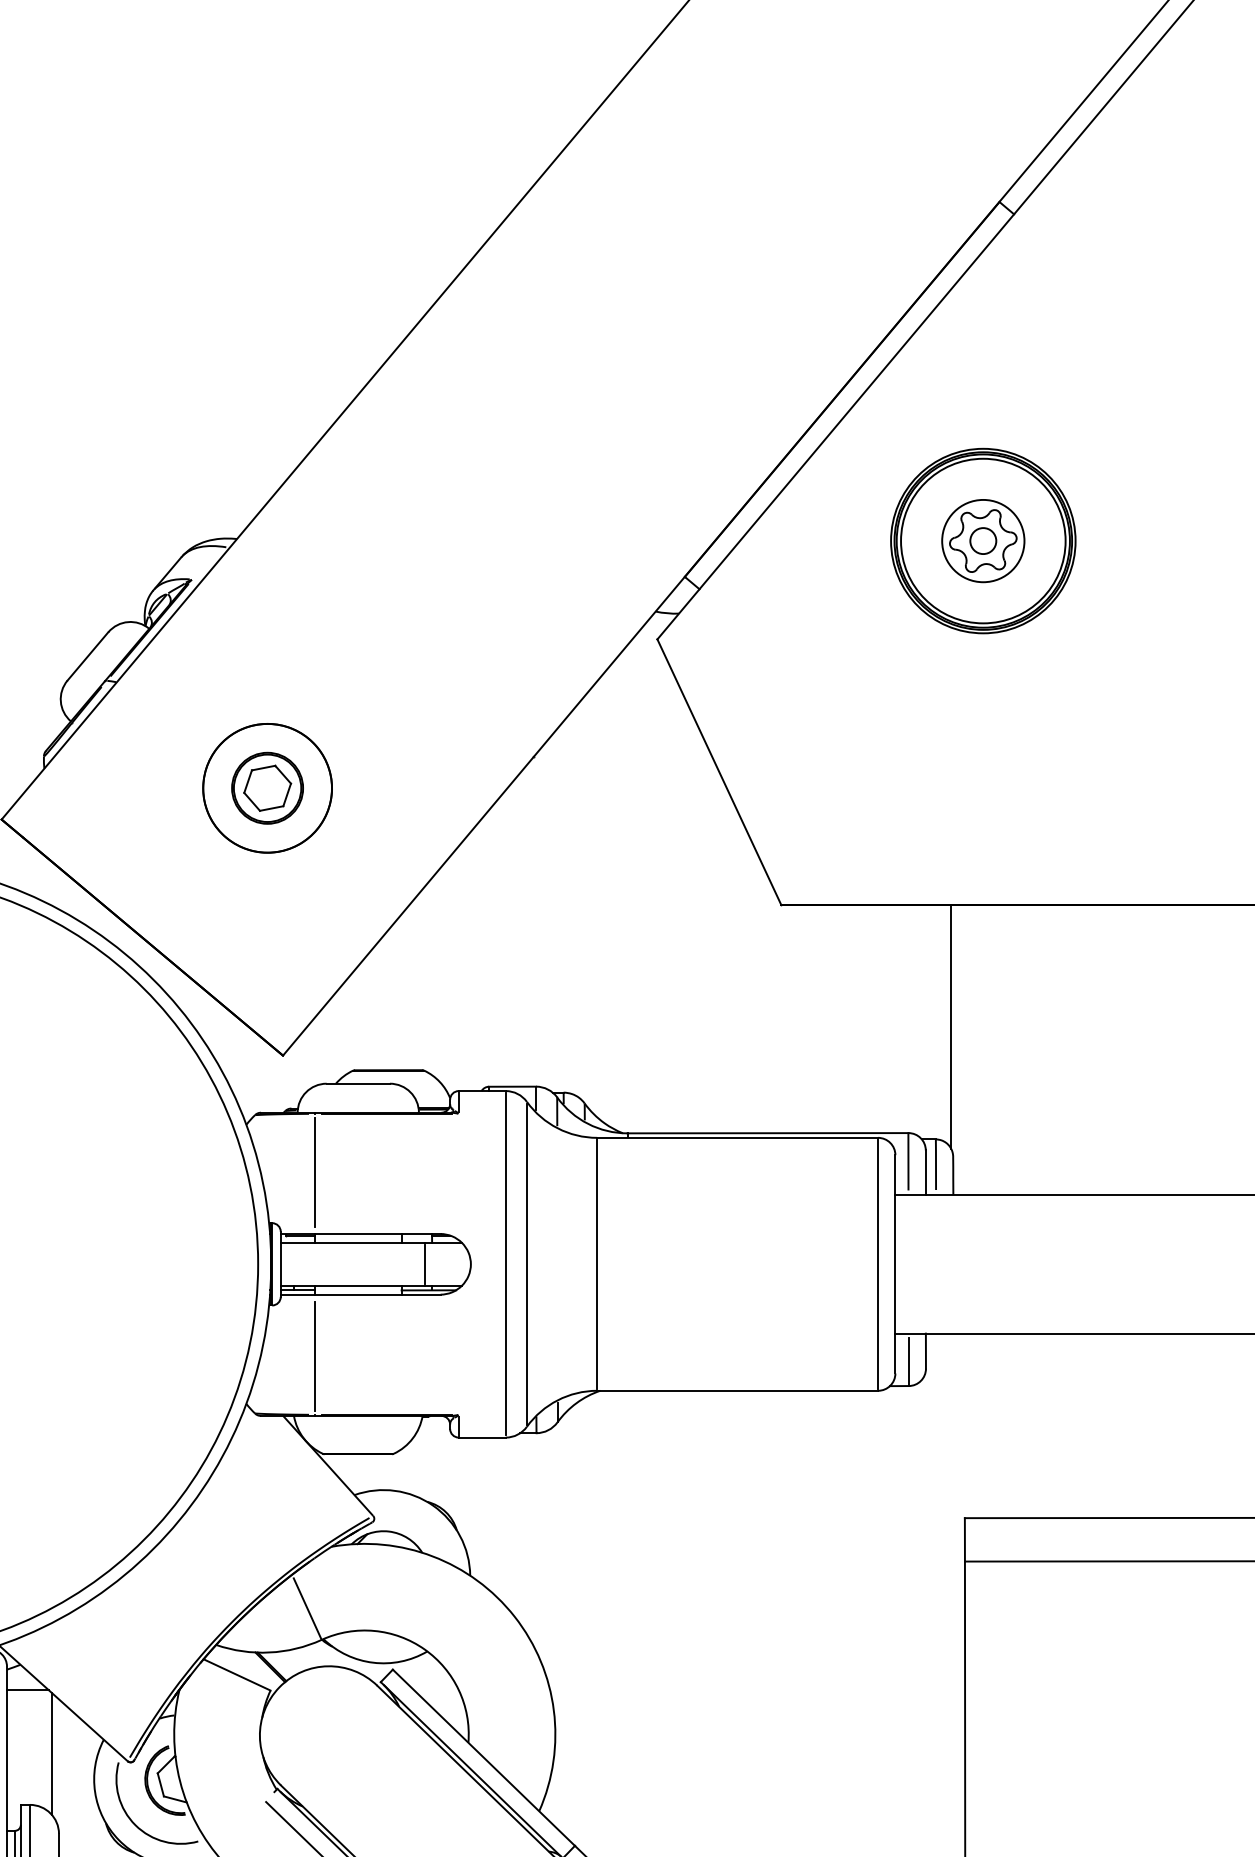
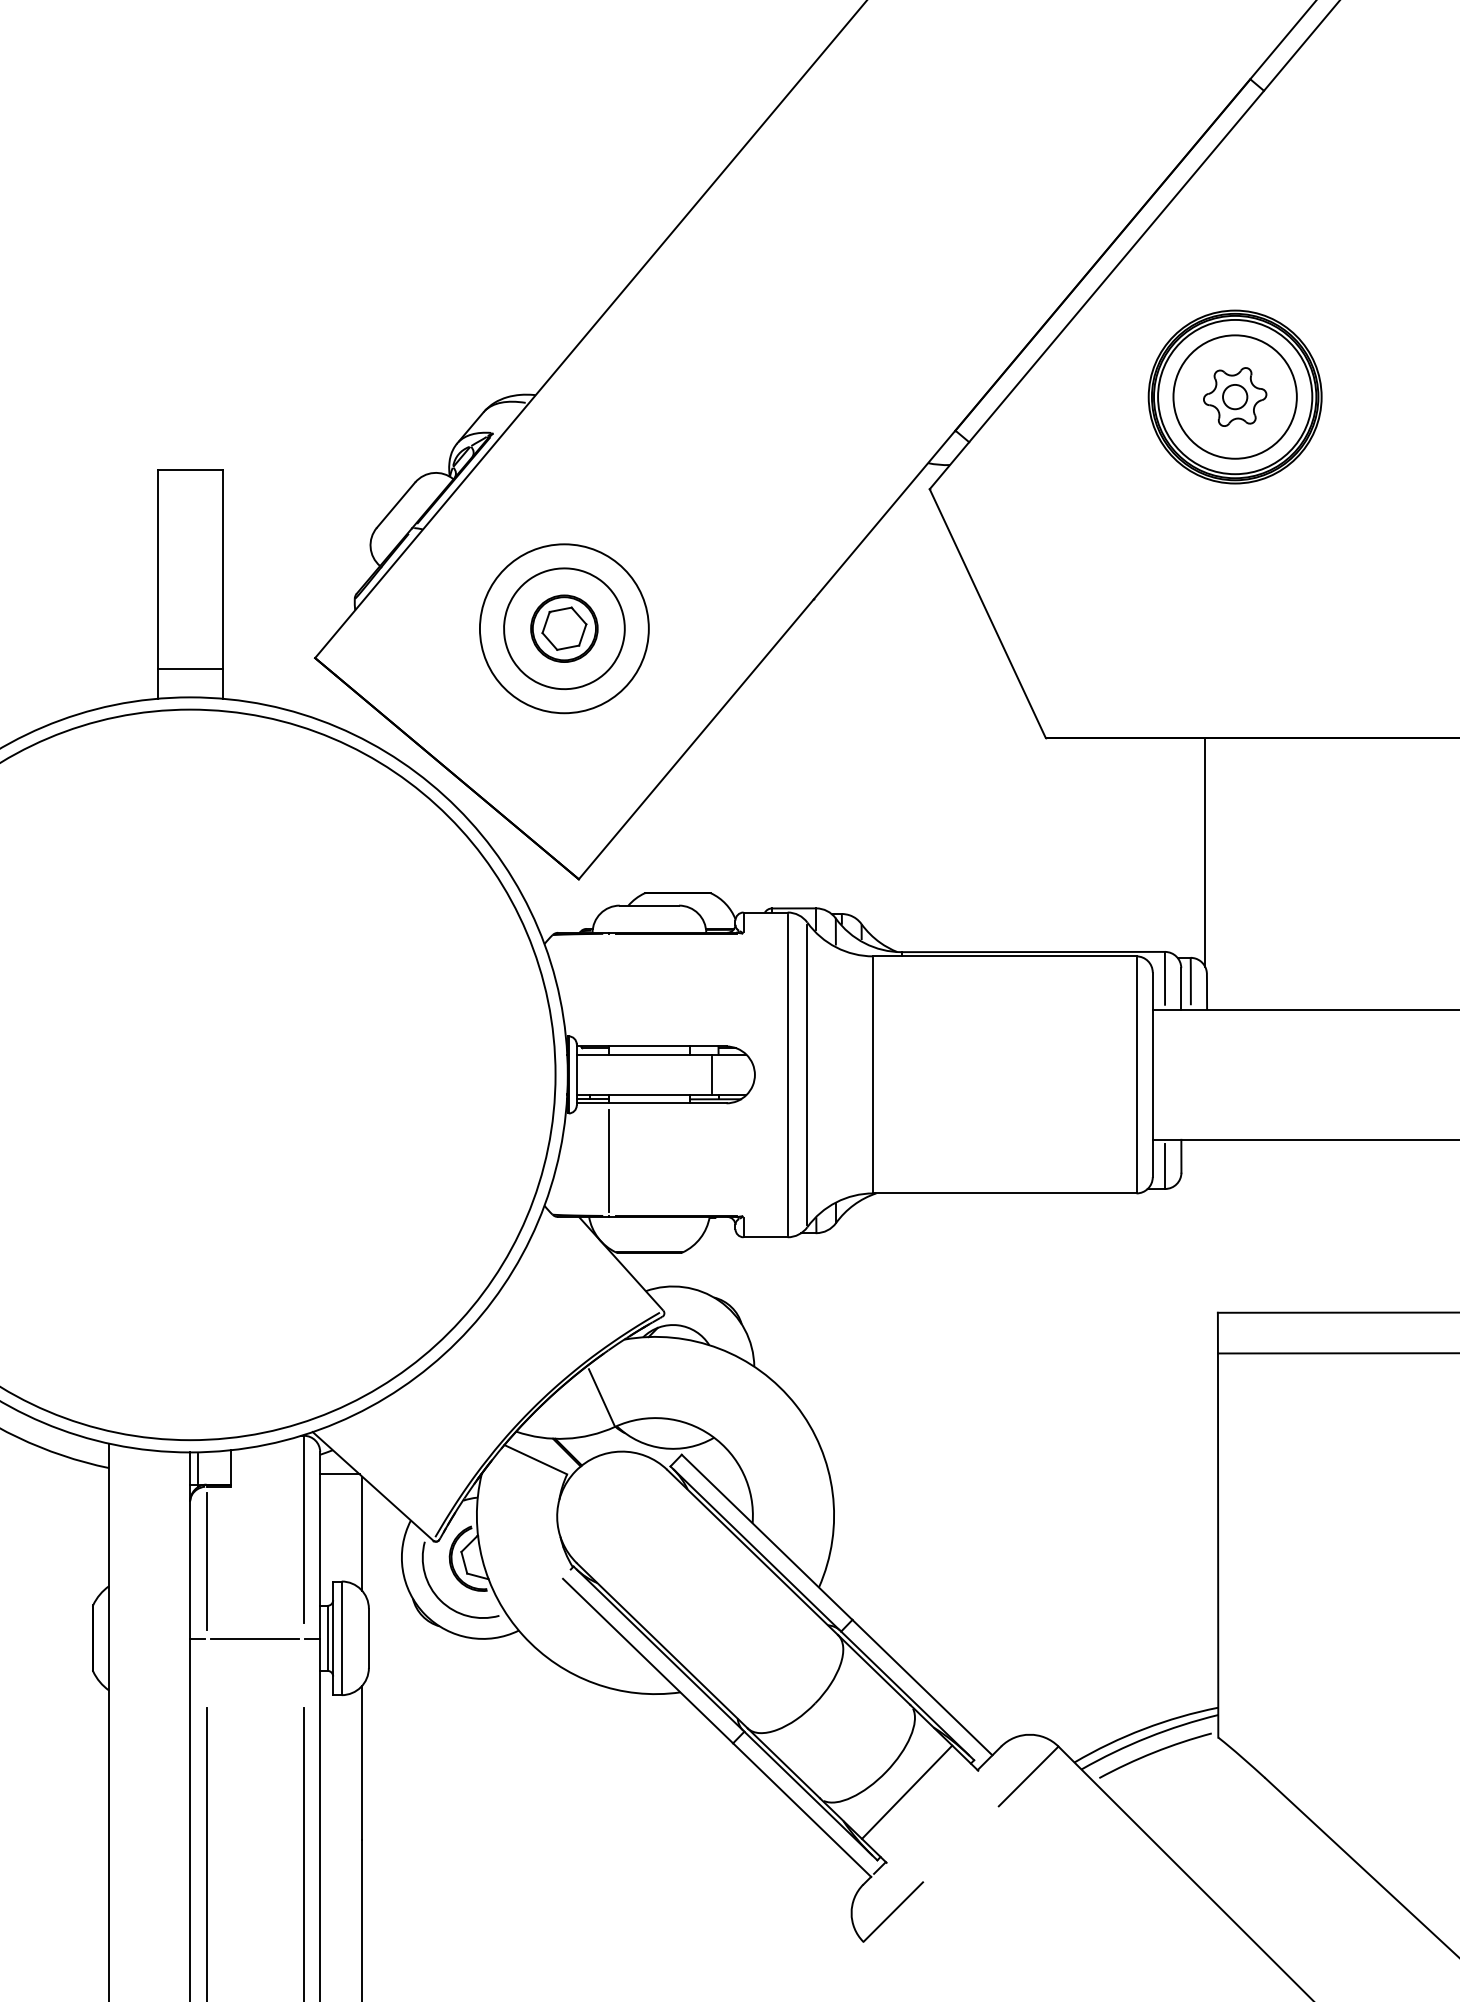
circle: (982, 540) -> (1234, 396), size x1.6
circle: (267, 788) -> (564, 628), size x1.4
line: (314, 1172) -> (608, 988), removed

